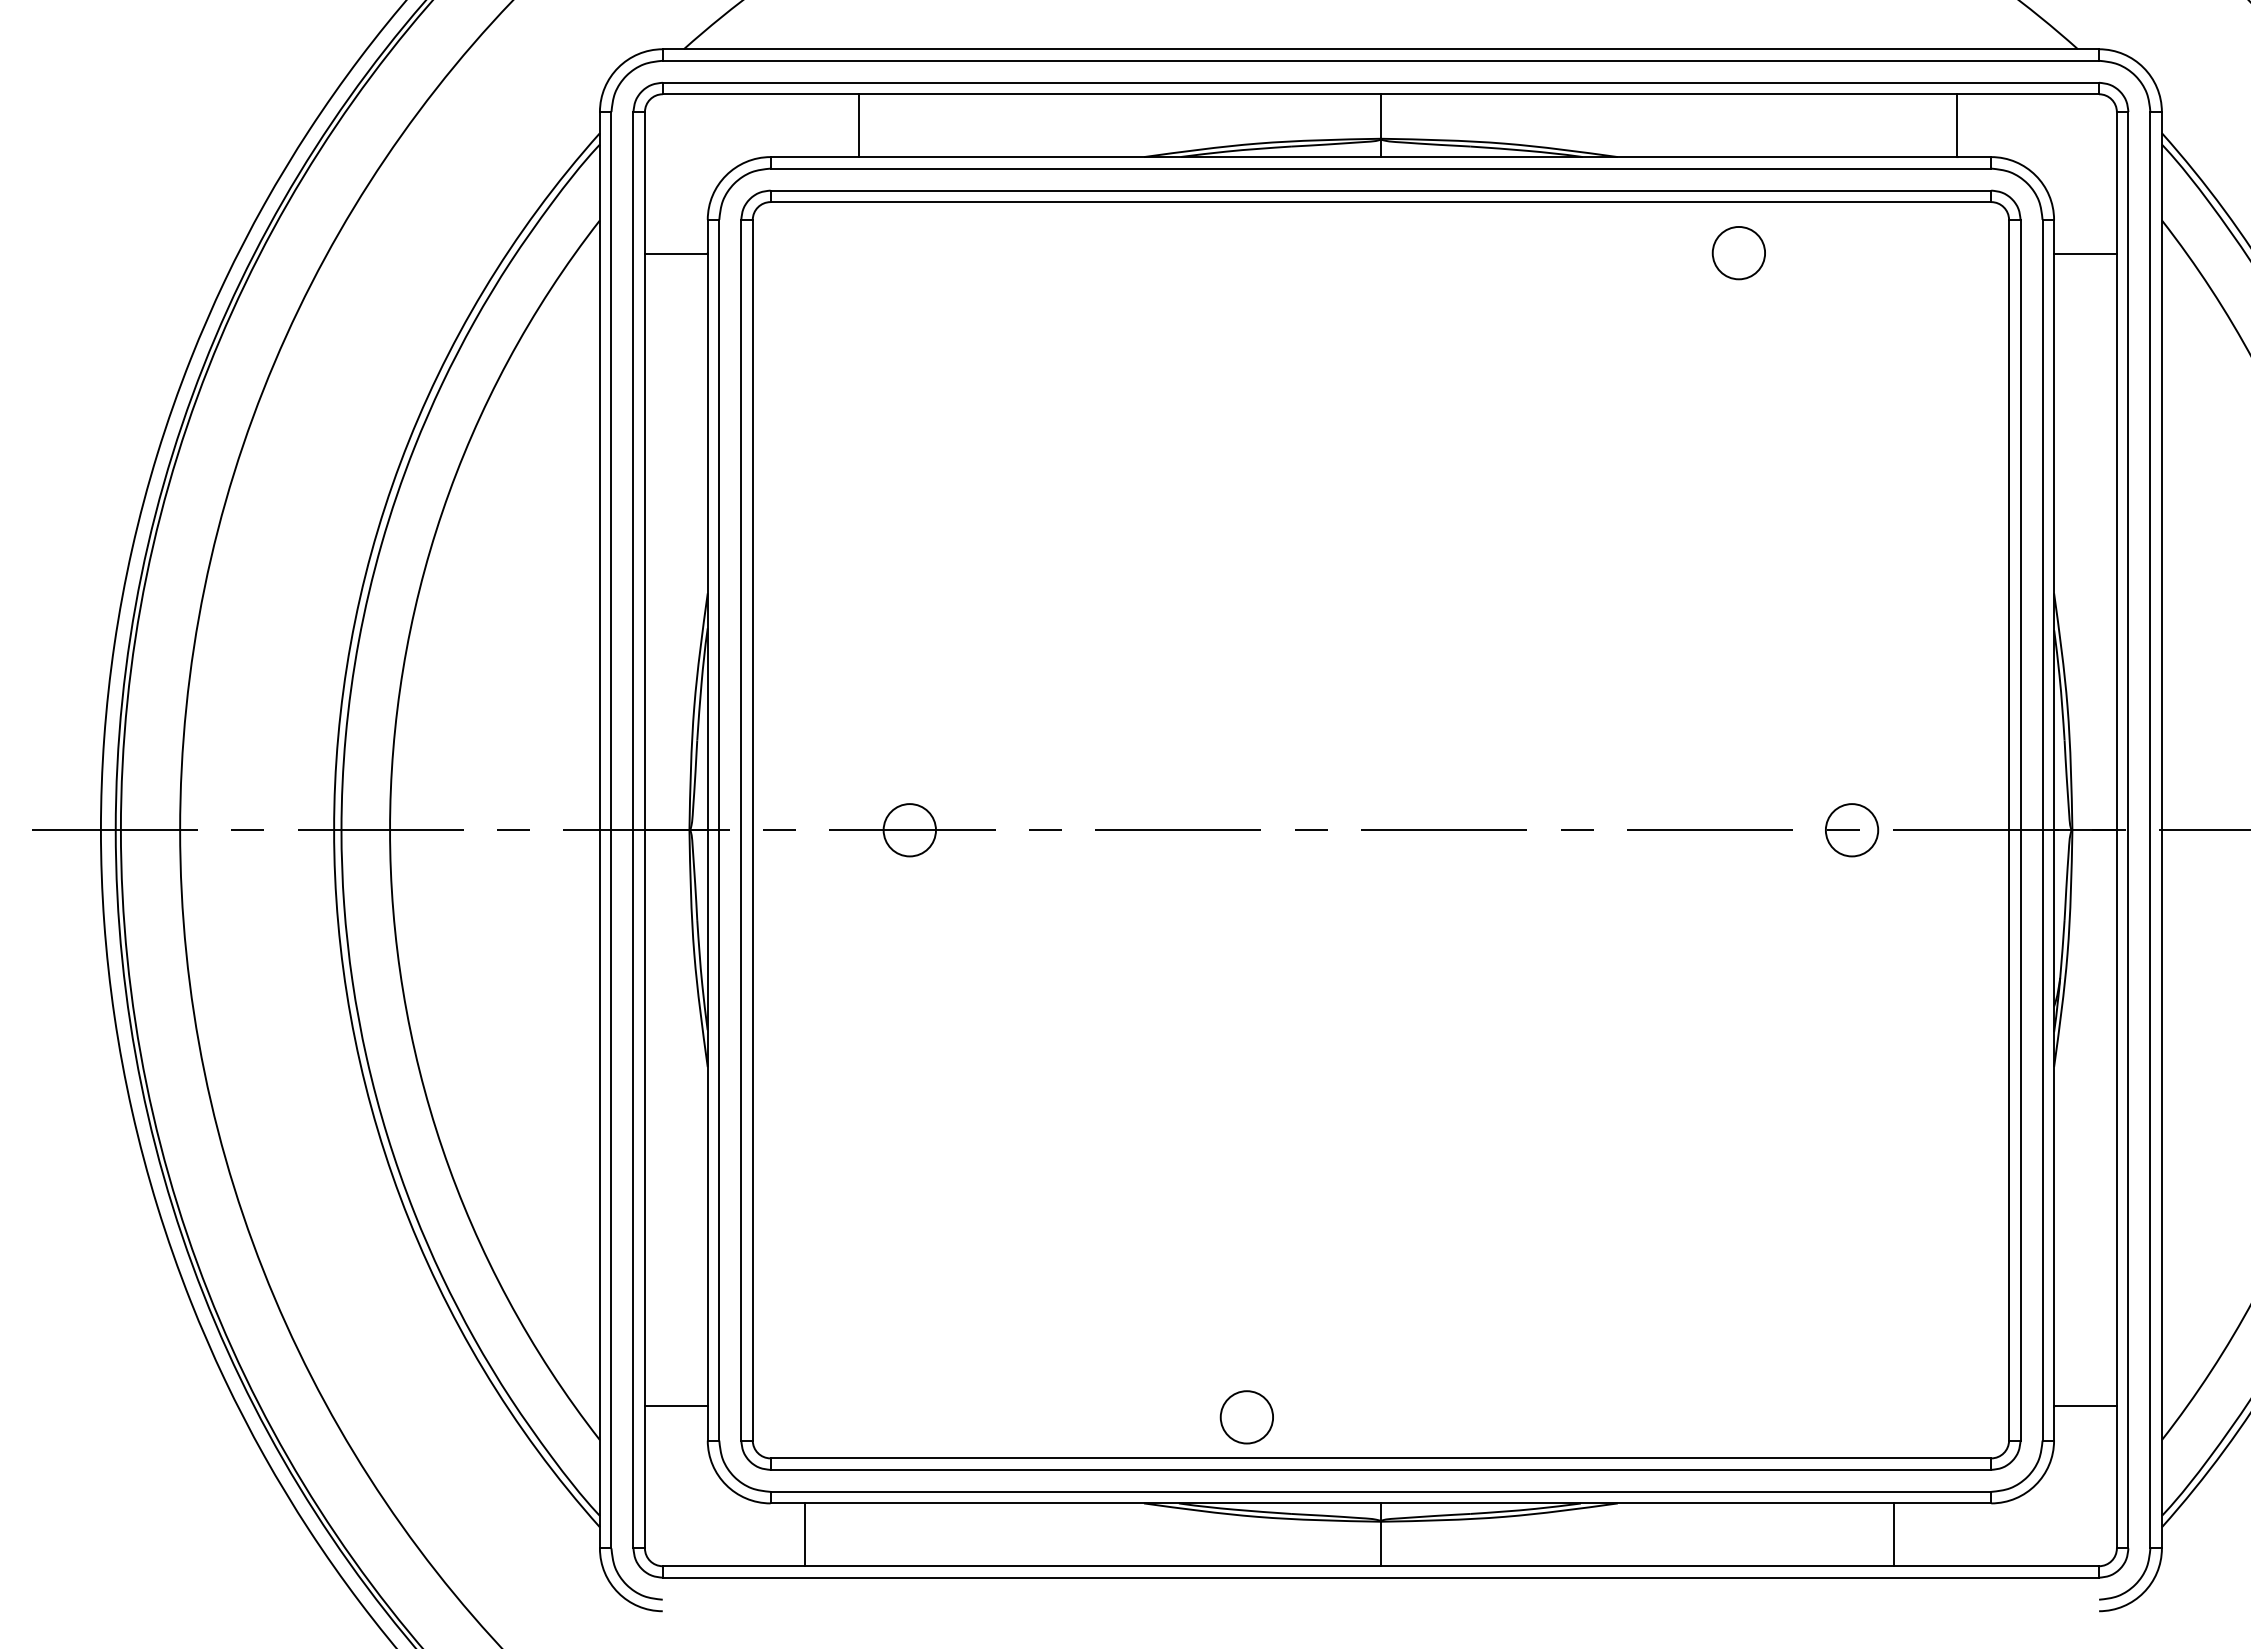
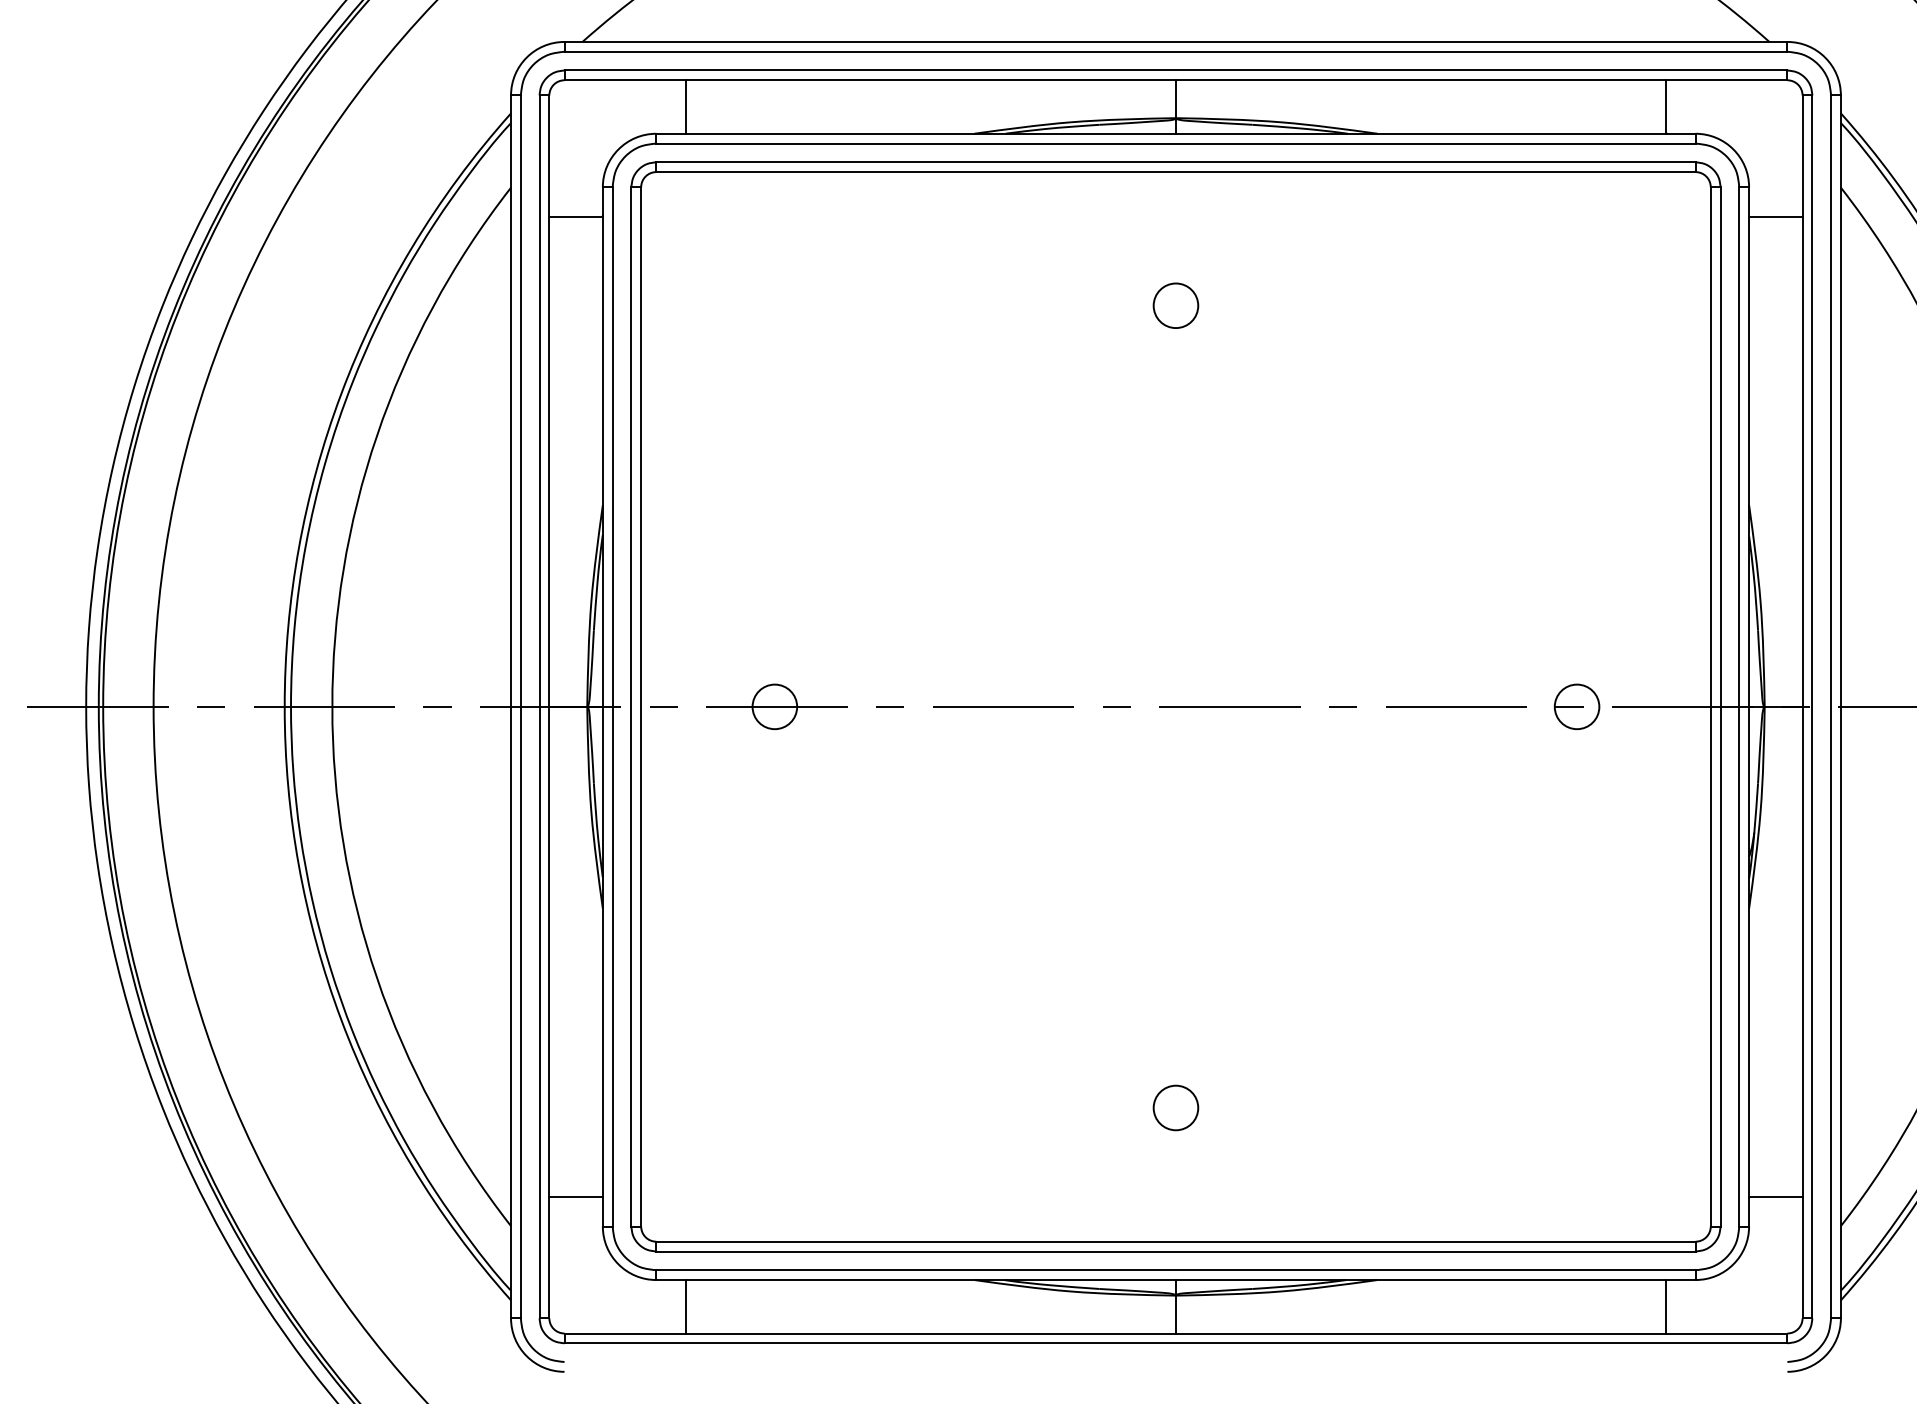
line: (859, 125) -> (686, 106), moved
circle: (1738, 253) -> (1175, 306), moved
circle: (1246, 1417) -> (1175, 1108), moved
line: (1893, 1534) -> (1666, 1306), moved

